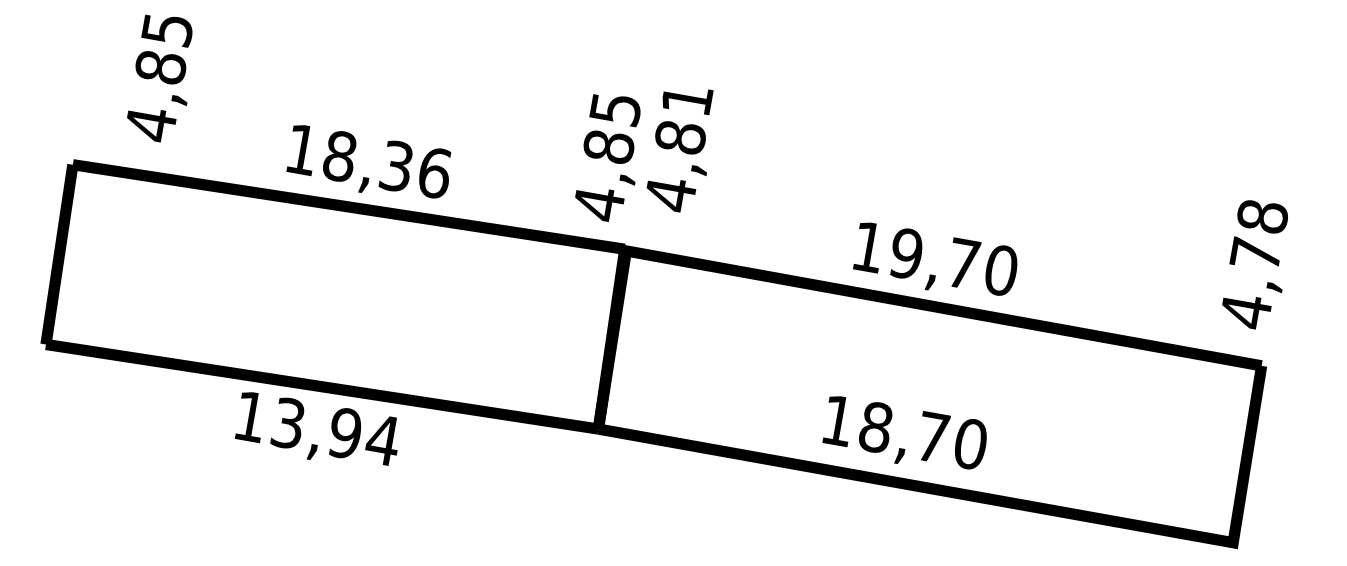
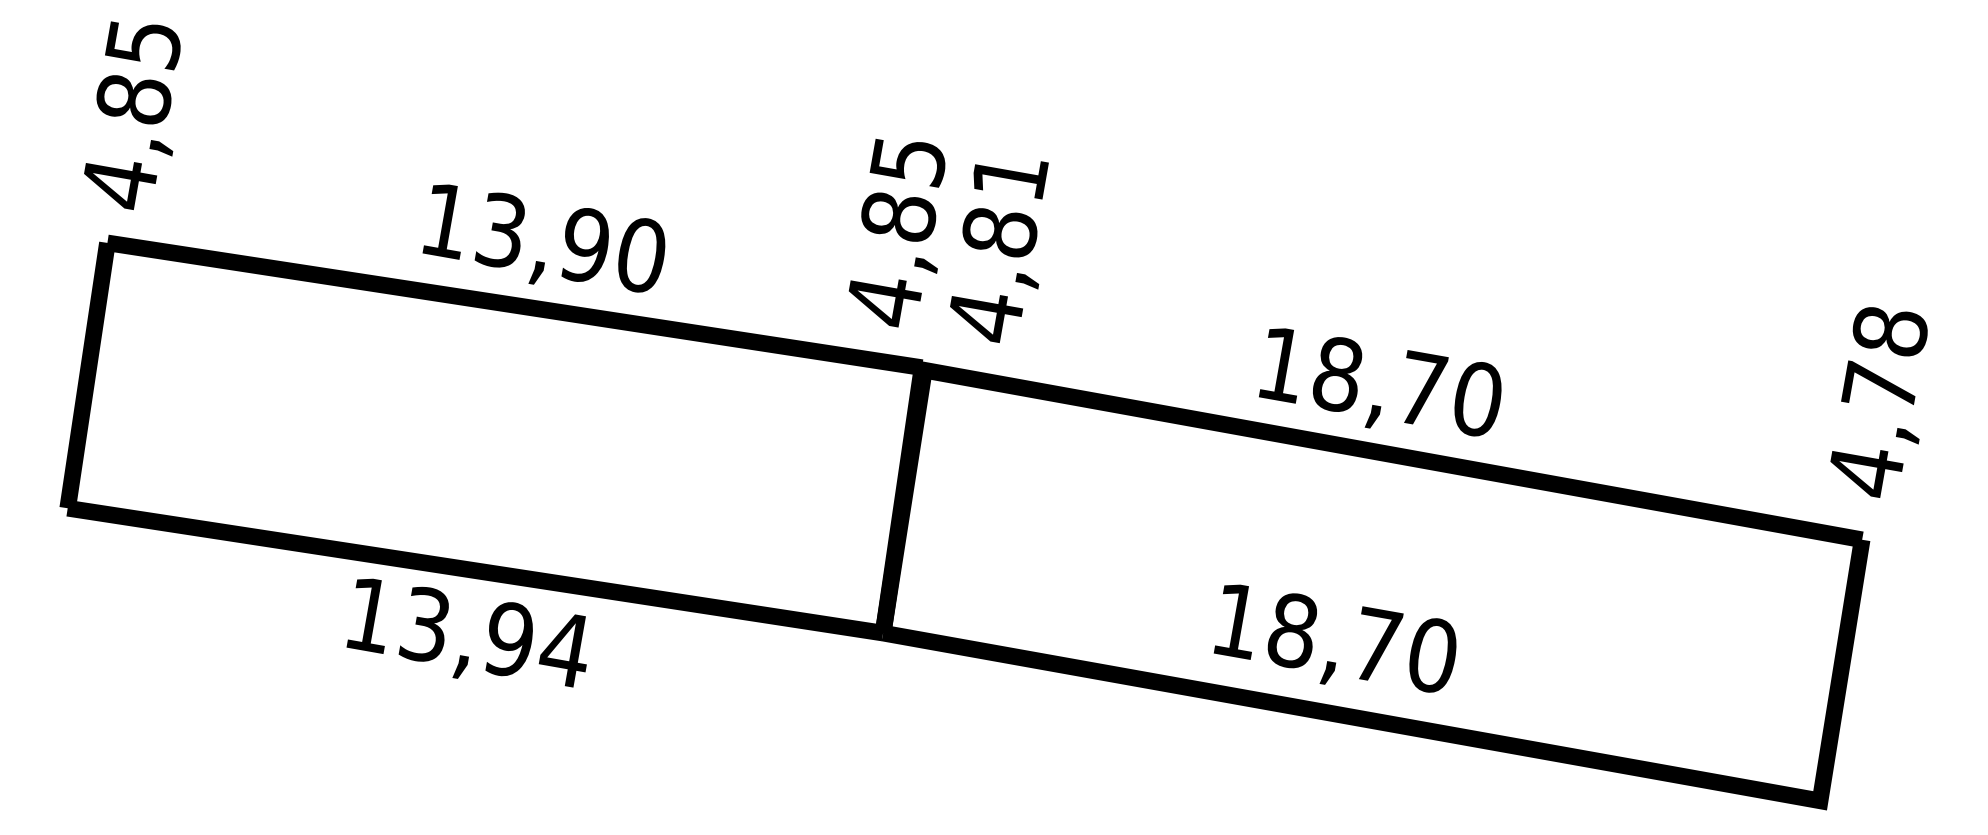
text: (159, 78) -> (131, 115), moved
text: (679, 150) -> (998, 251), moved
text: (386, 164) -> (570, 242), 18,36 -> 13,90
text: (905, 253) -> (1336, 373), 19,70 -> 18,70
text: (1254, 264) -> (1878, 402), moved

